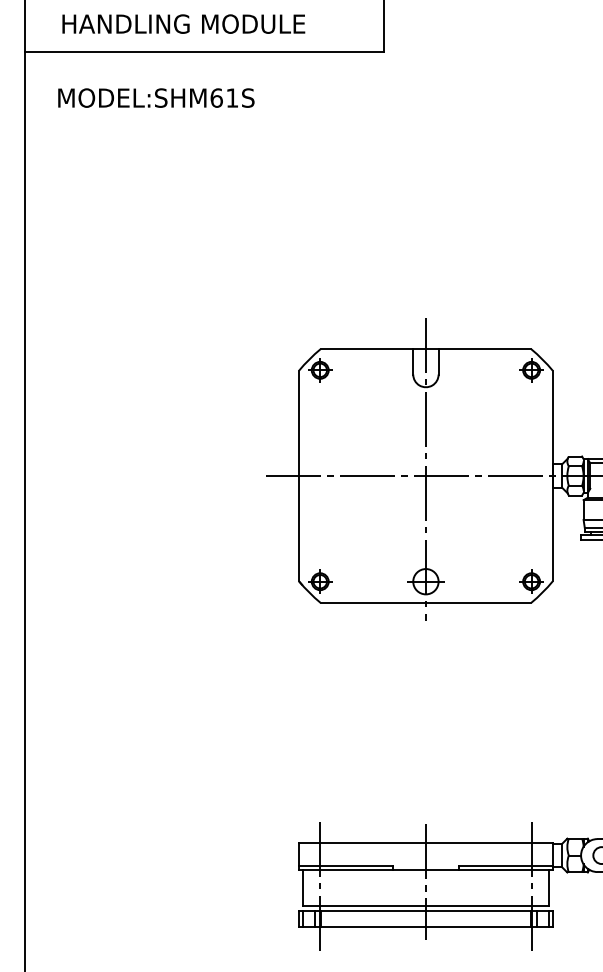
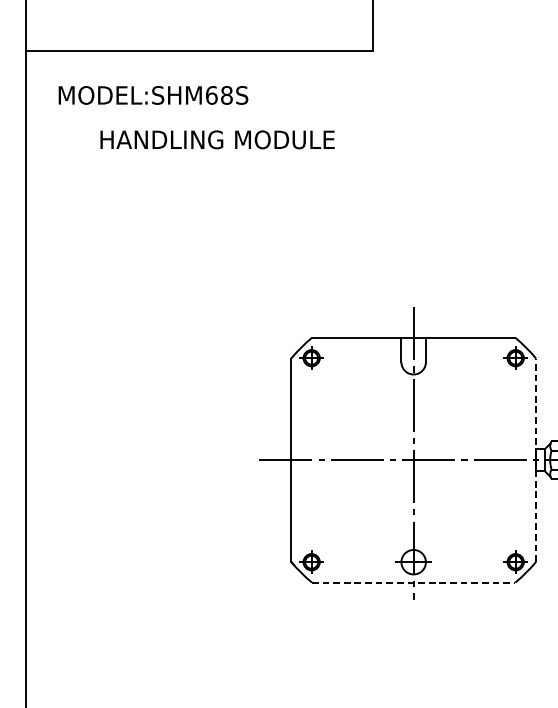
text: (183, 23) -> (217, 139), moved
text: (232, 97) -> (226, 94), MODEL:SHM61S -> MODEL:SHM68S
line: (552, 475) -> (535, 459), solid -> dashed
line: (426, 602) -> (414, 582), solid -> dashed

